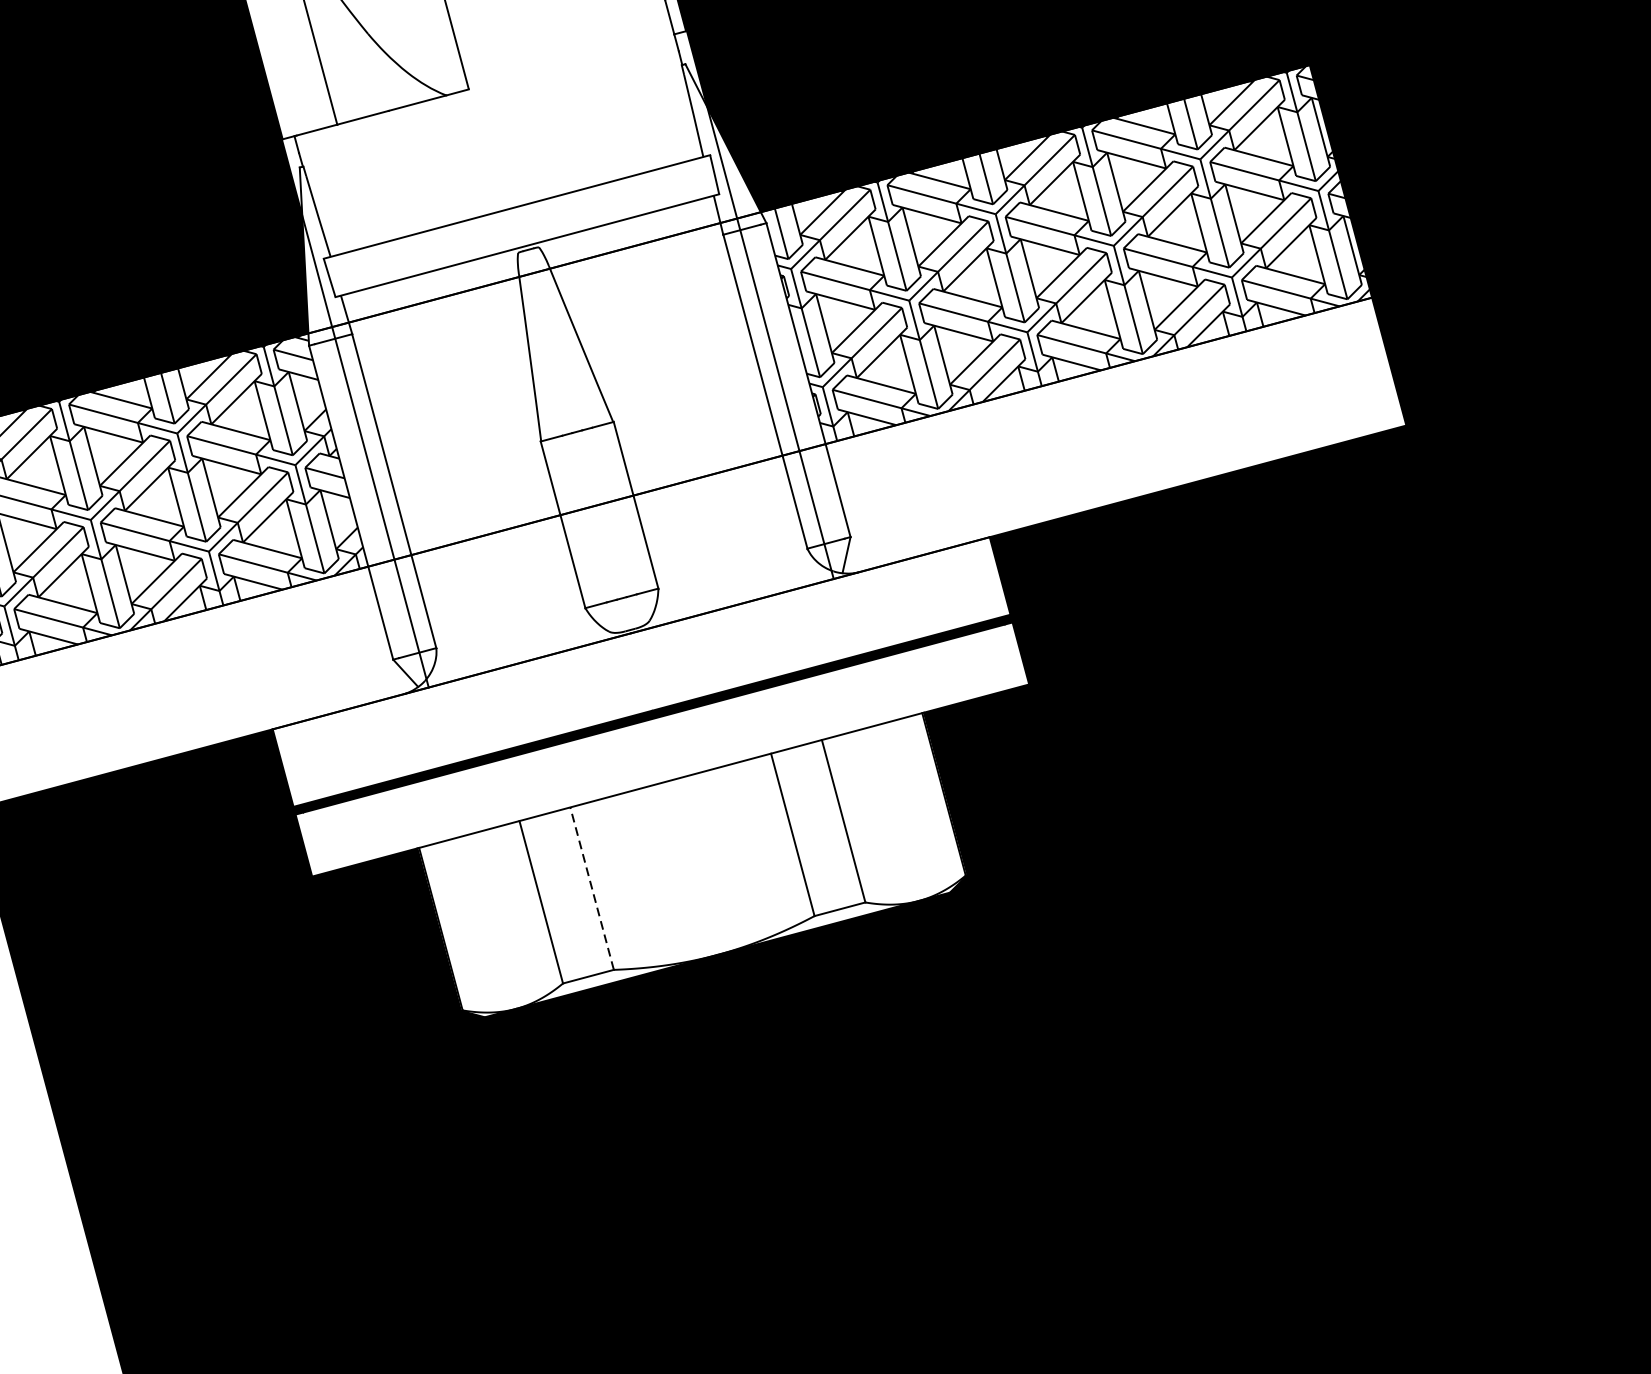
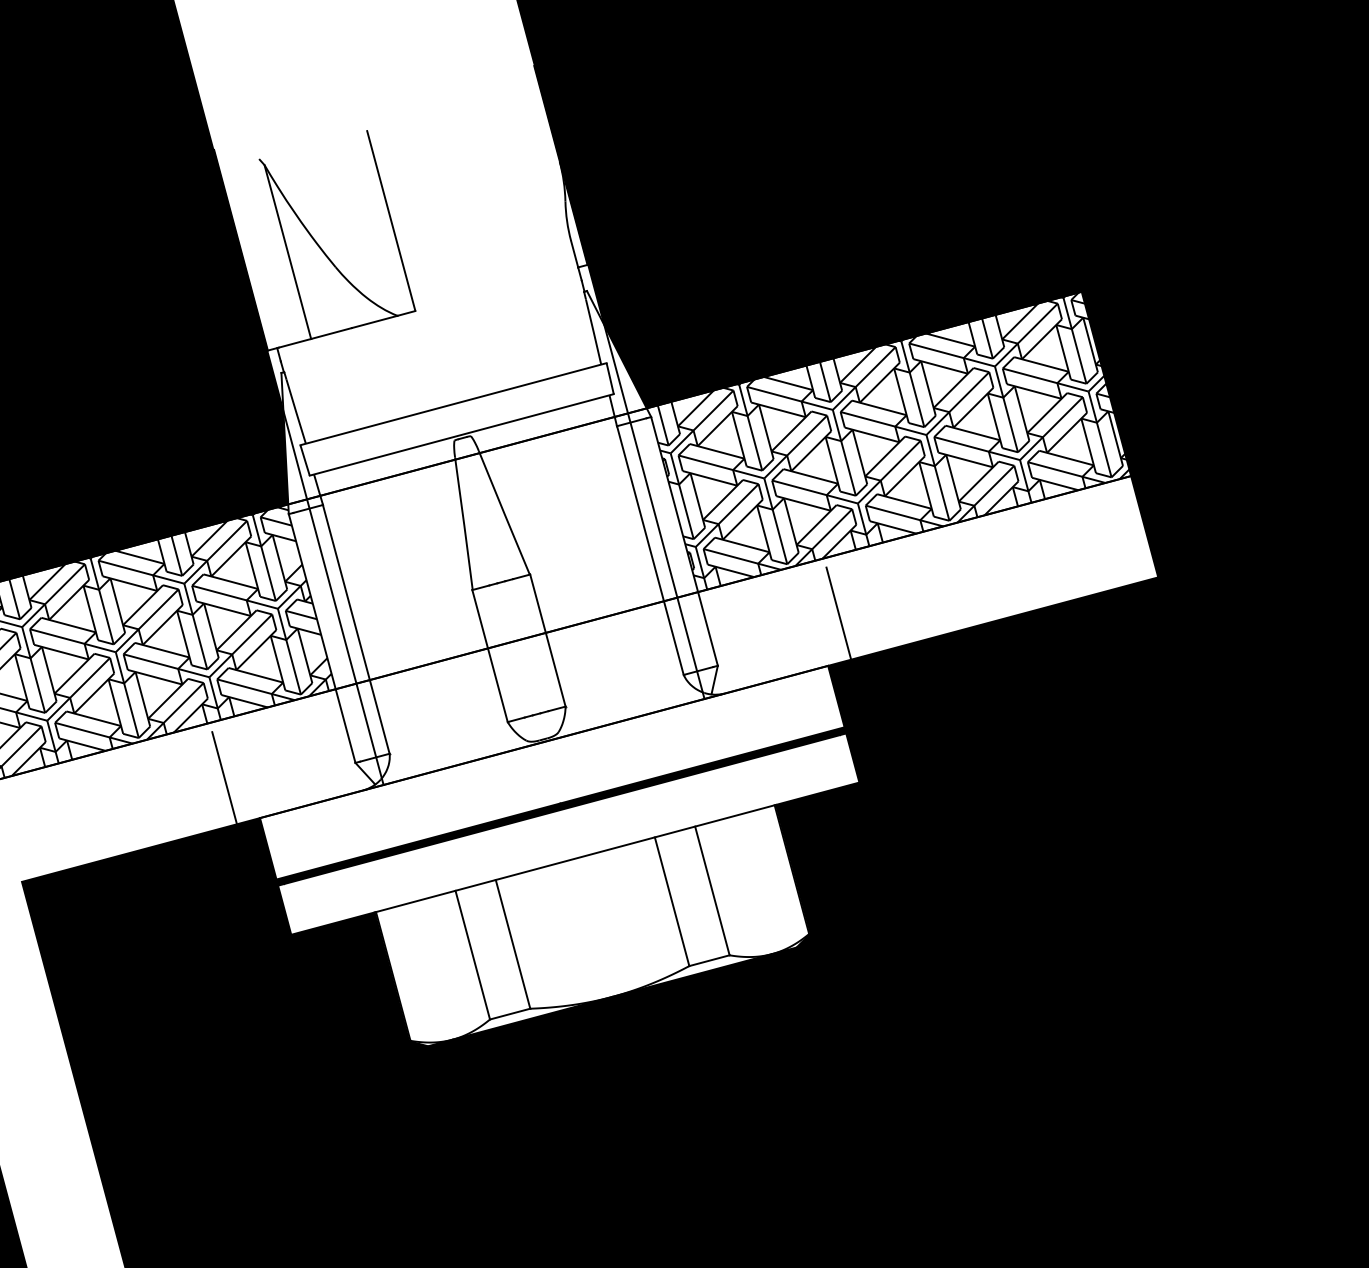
line: (1002, 471) -> (838, 613), added
line: (227, 679) -> (224, 778), added
line: (592, 888) -> (513, 944), dashed -> solid

